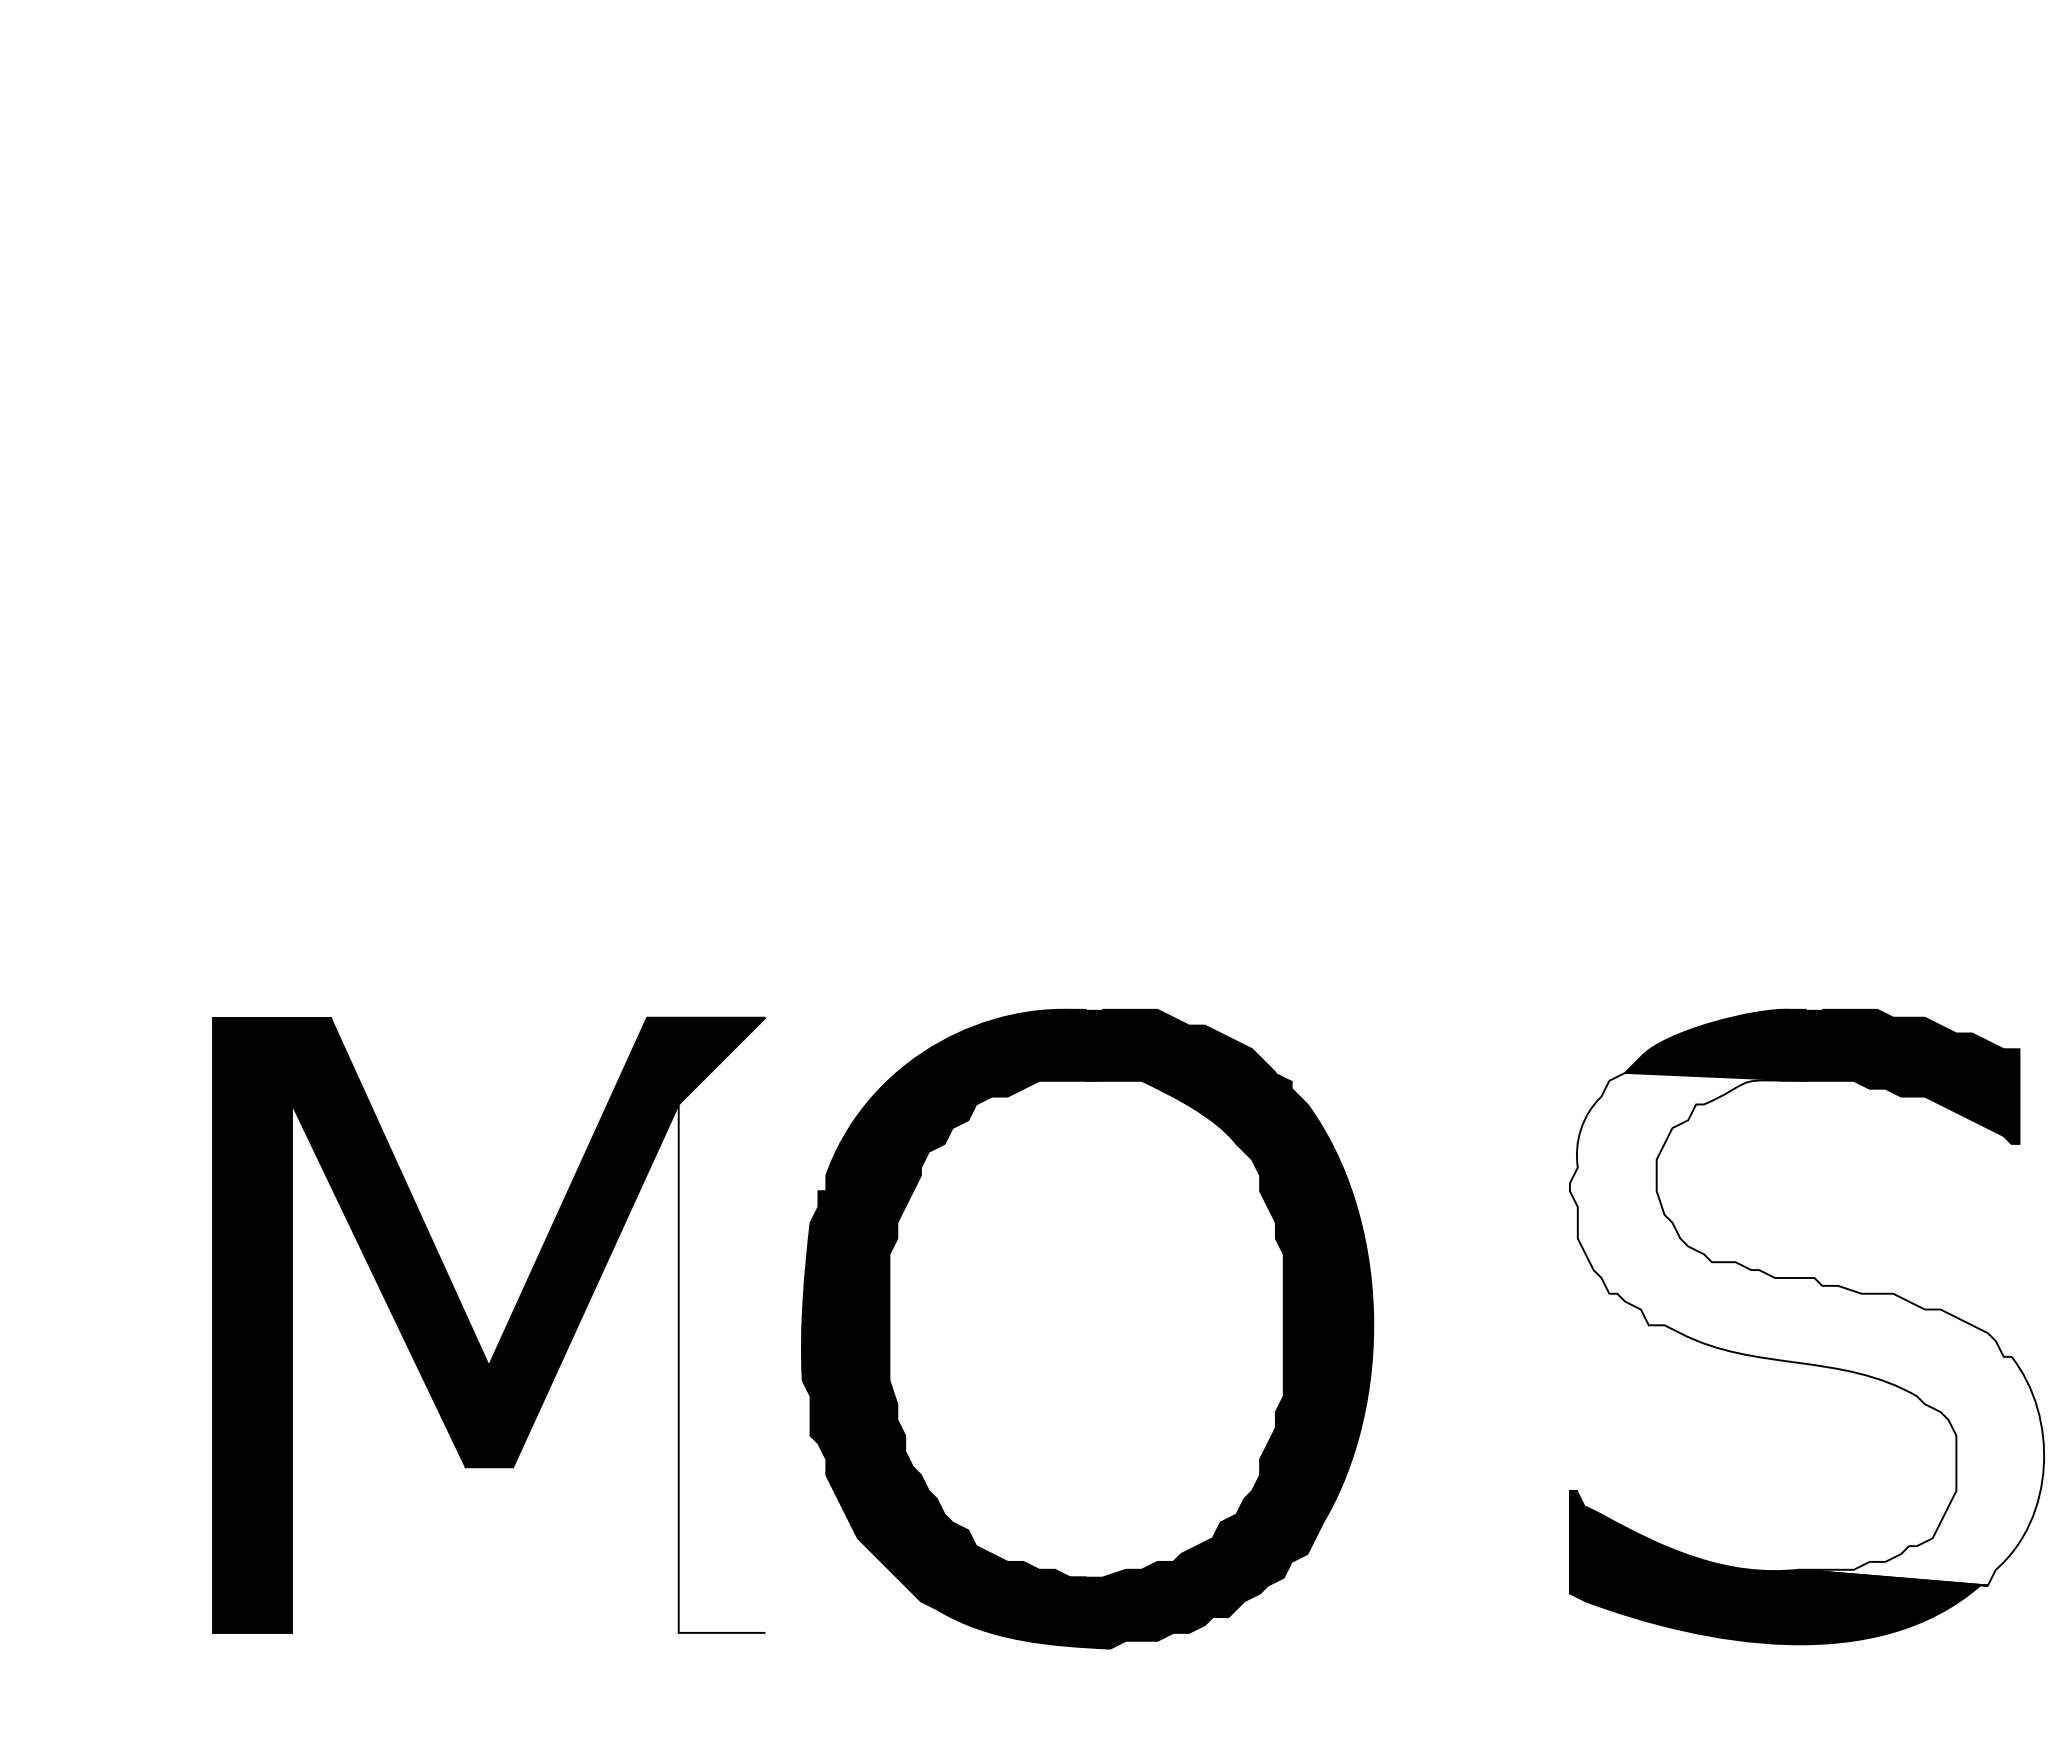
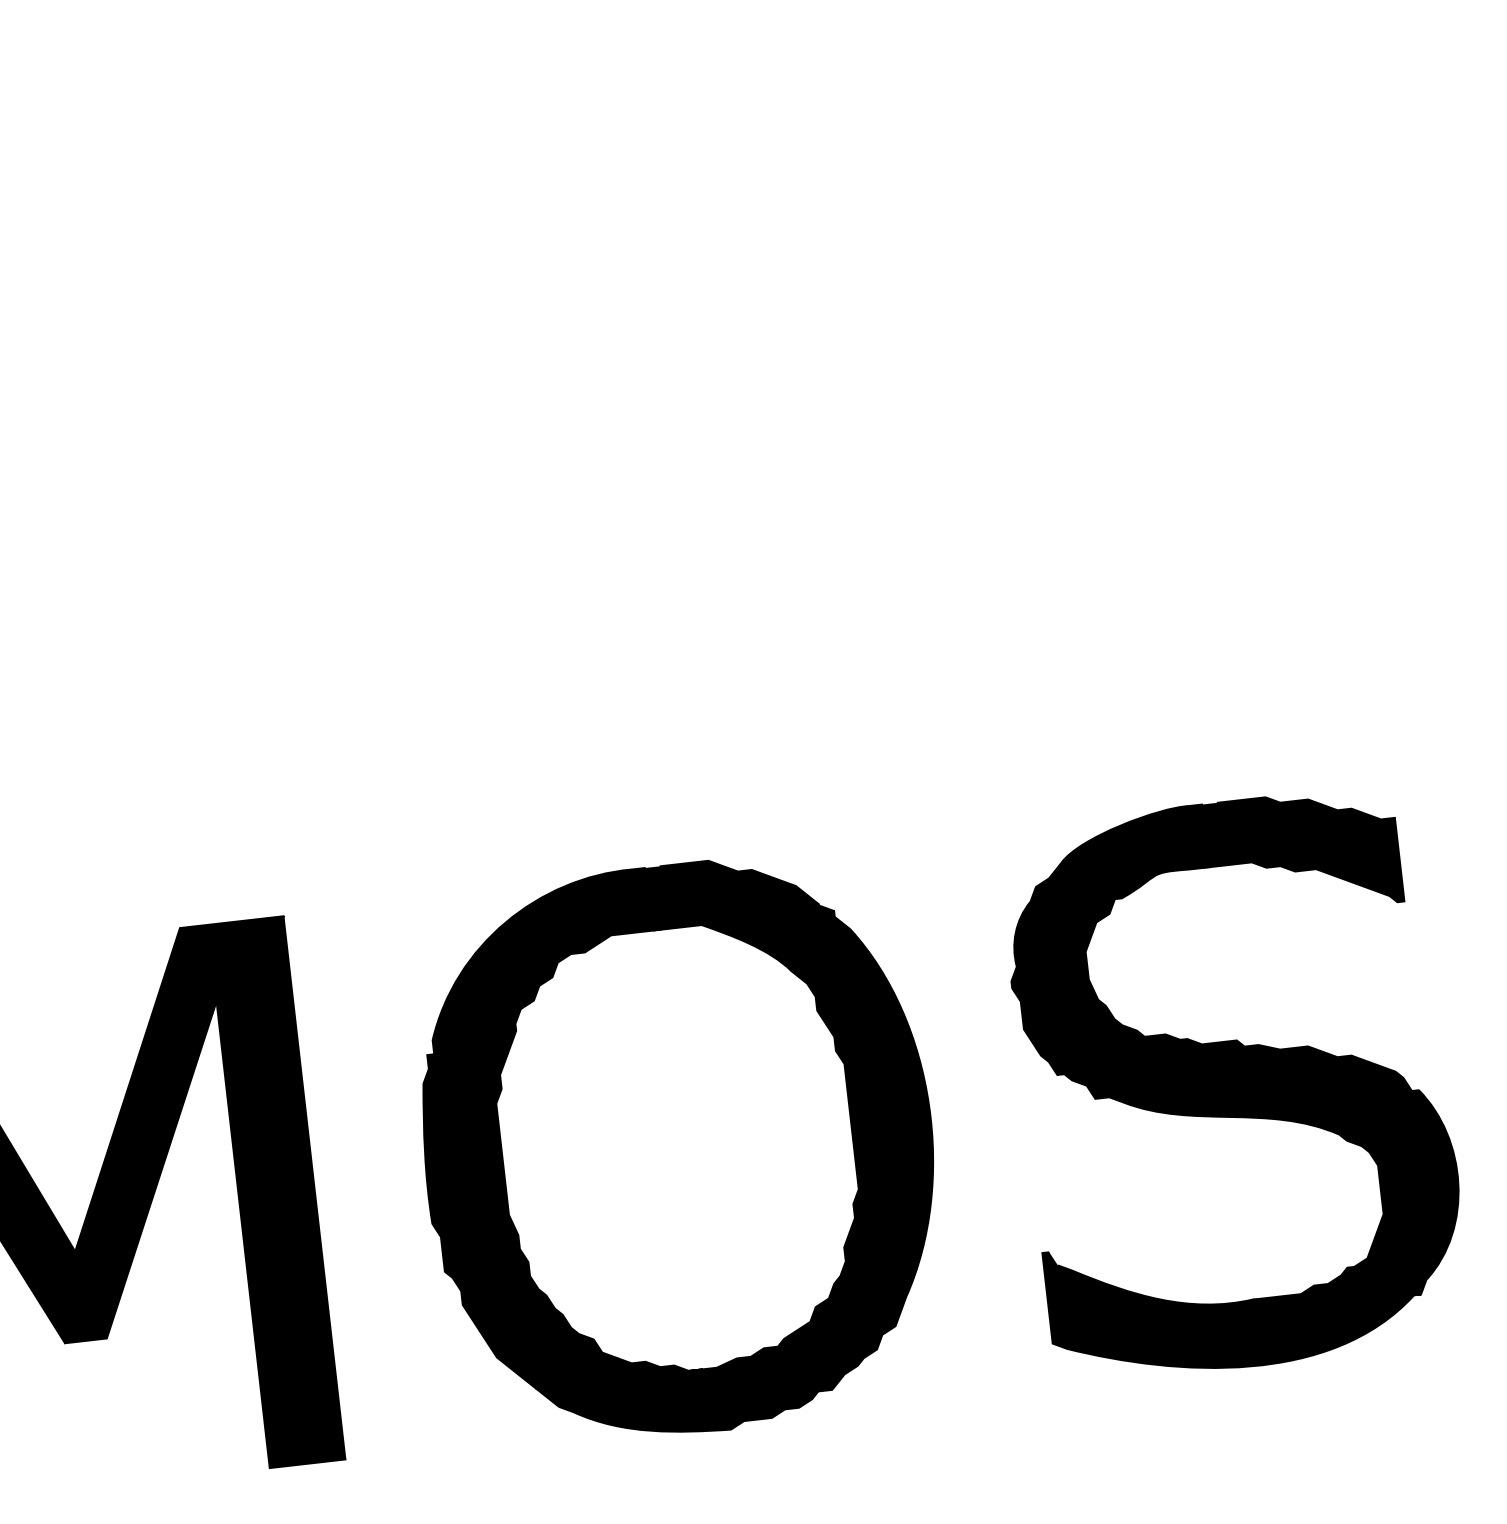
fill: (721, 1324) -> (276, 1191), added
part: (1087, 1328) -> (678, 1149), moved
fill: (1806, 1328) -> (1234, 1085), added

